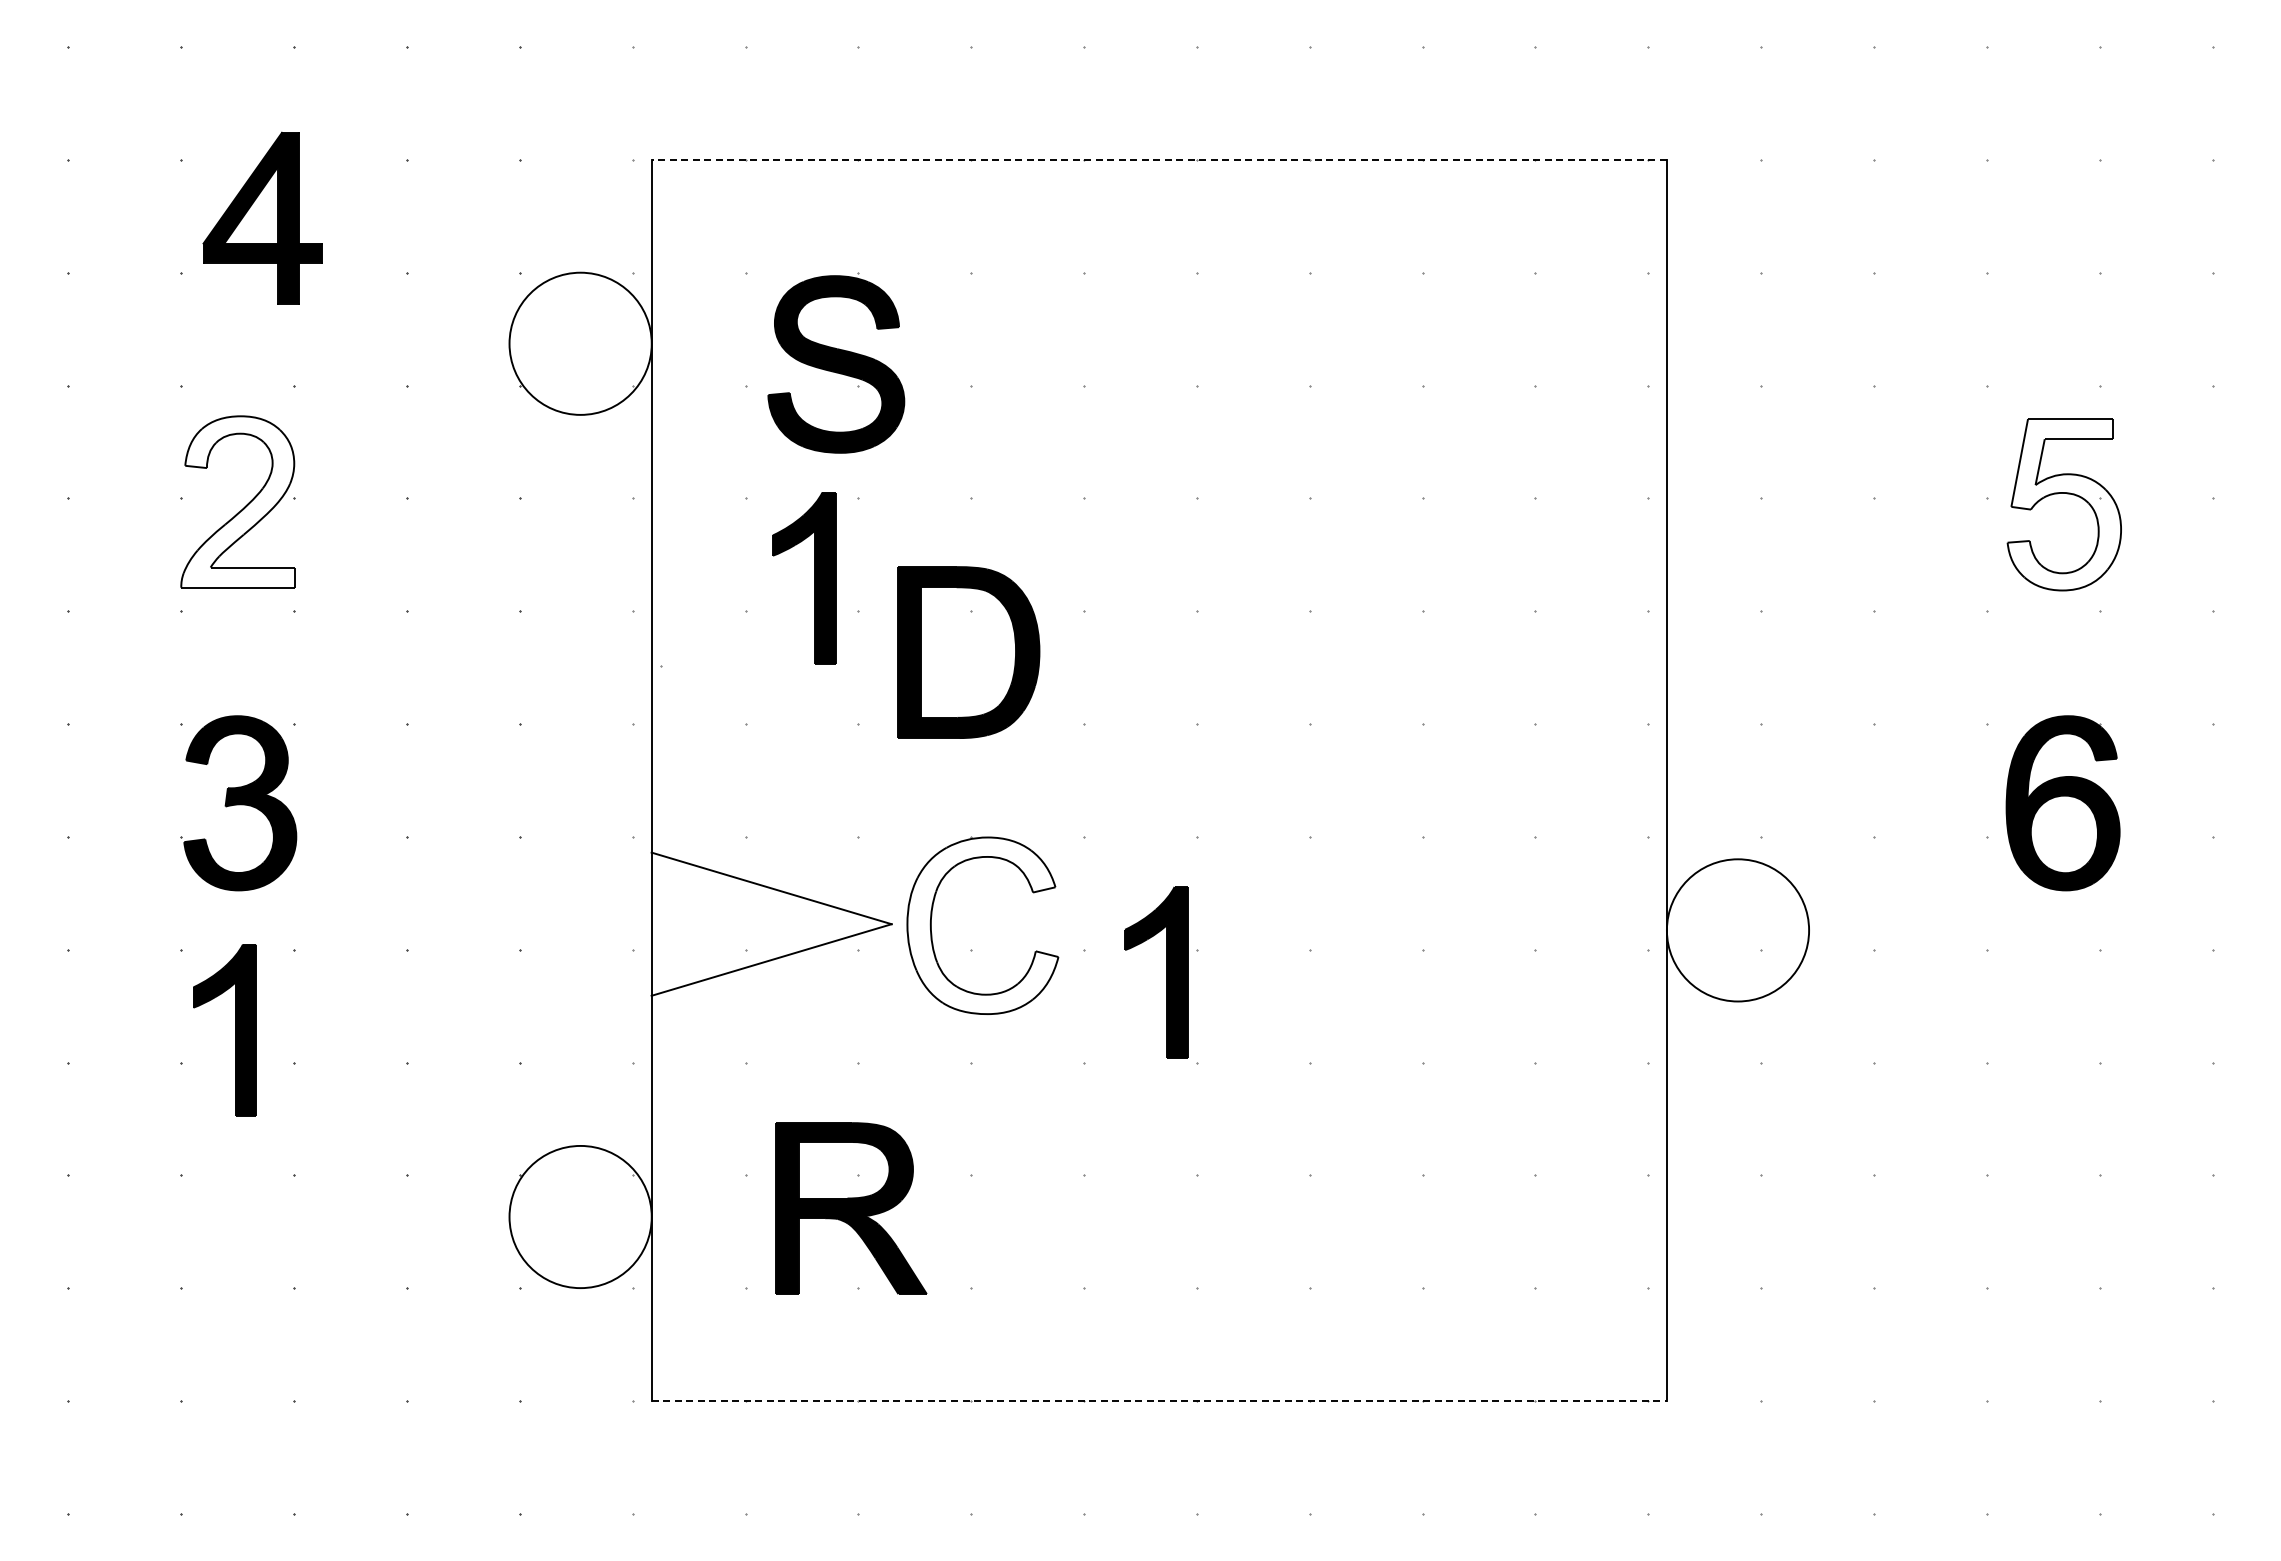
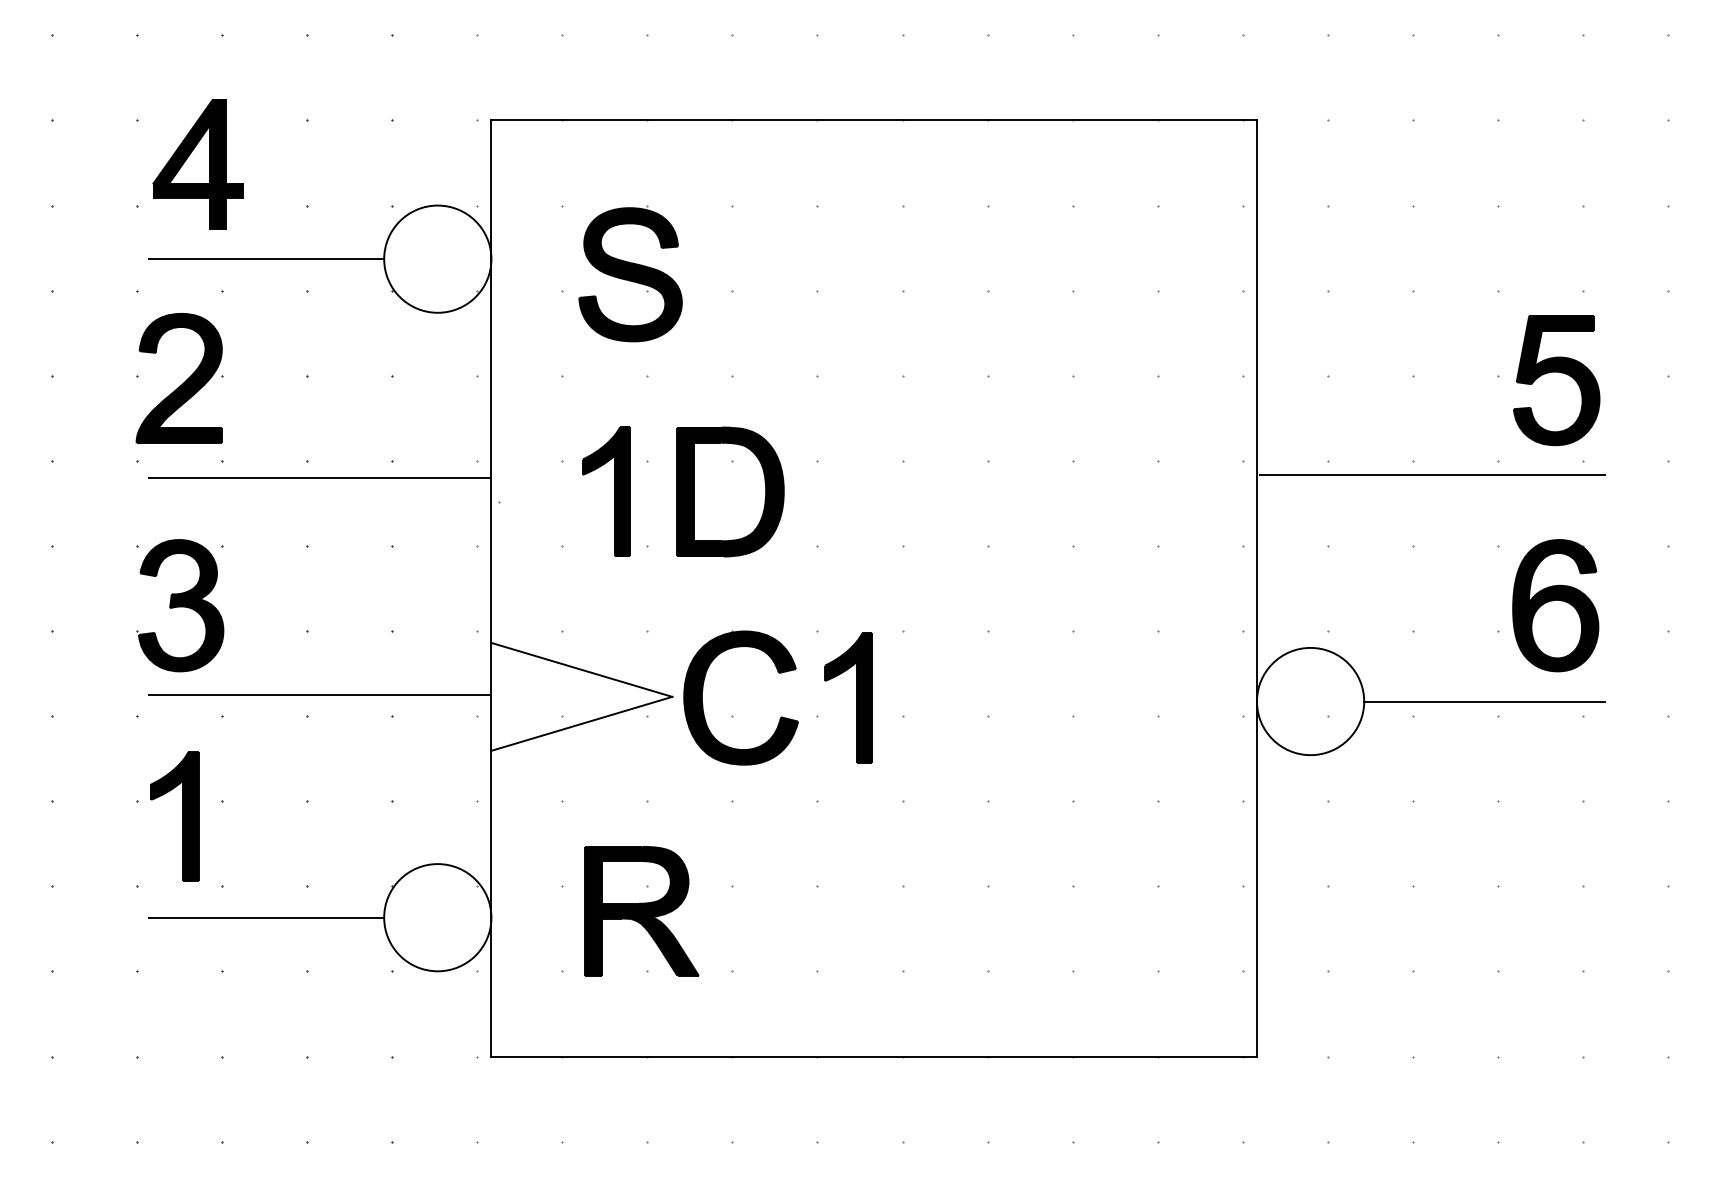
line: (1159, 159) -> (874, 120), dashed -> solid
line: (353, 343) -> (266, 258), added
fill: (237, 501) -> (179, 378), added
fill: (2064, 504) -> (1556, 380), added
part: (814, 578) -> (614, 491), moved
line: (1899, 630) -> (1432, 475), added
line: (424, 634) -> (320, 478), added
line: (424, 922) -> (320, 695), added
fill: (982, 925) -> (740, 697), added
line: (1968, 930) -> (1484, 701), added
part: (1166, 972) -> (856, 697), moved
part: (235, 1030) -> (182, 816), moved
line: (353, 1217) -> (266, 918), added
line: (1159, 1401) -> (874, 1056), dashed -> solid

